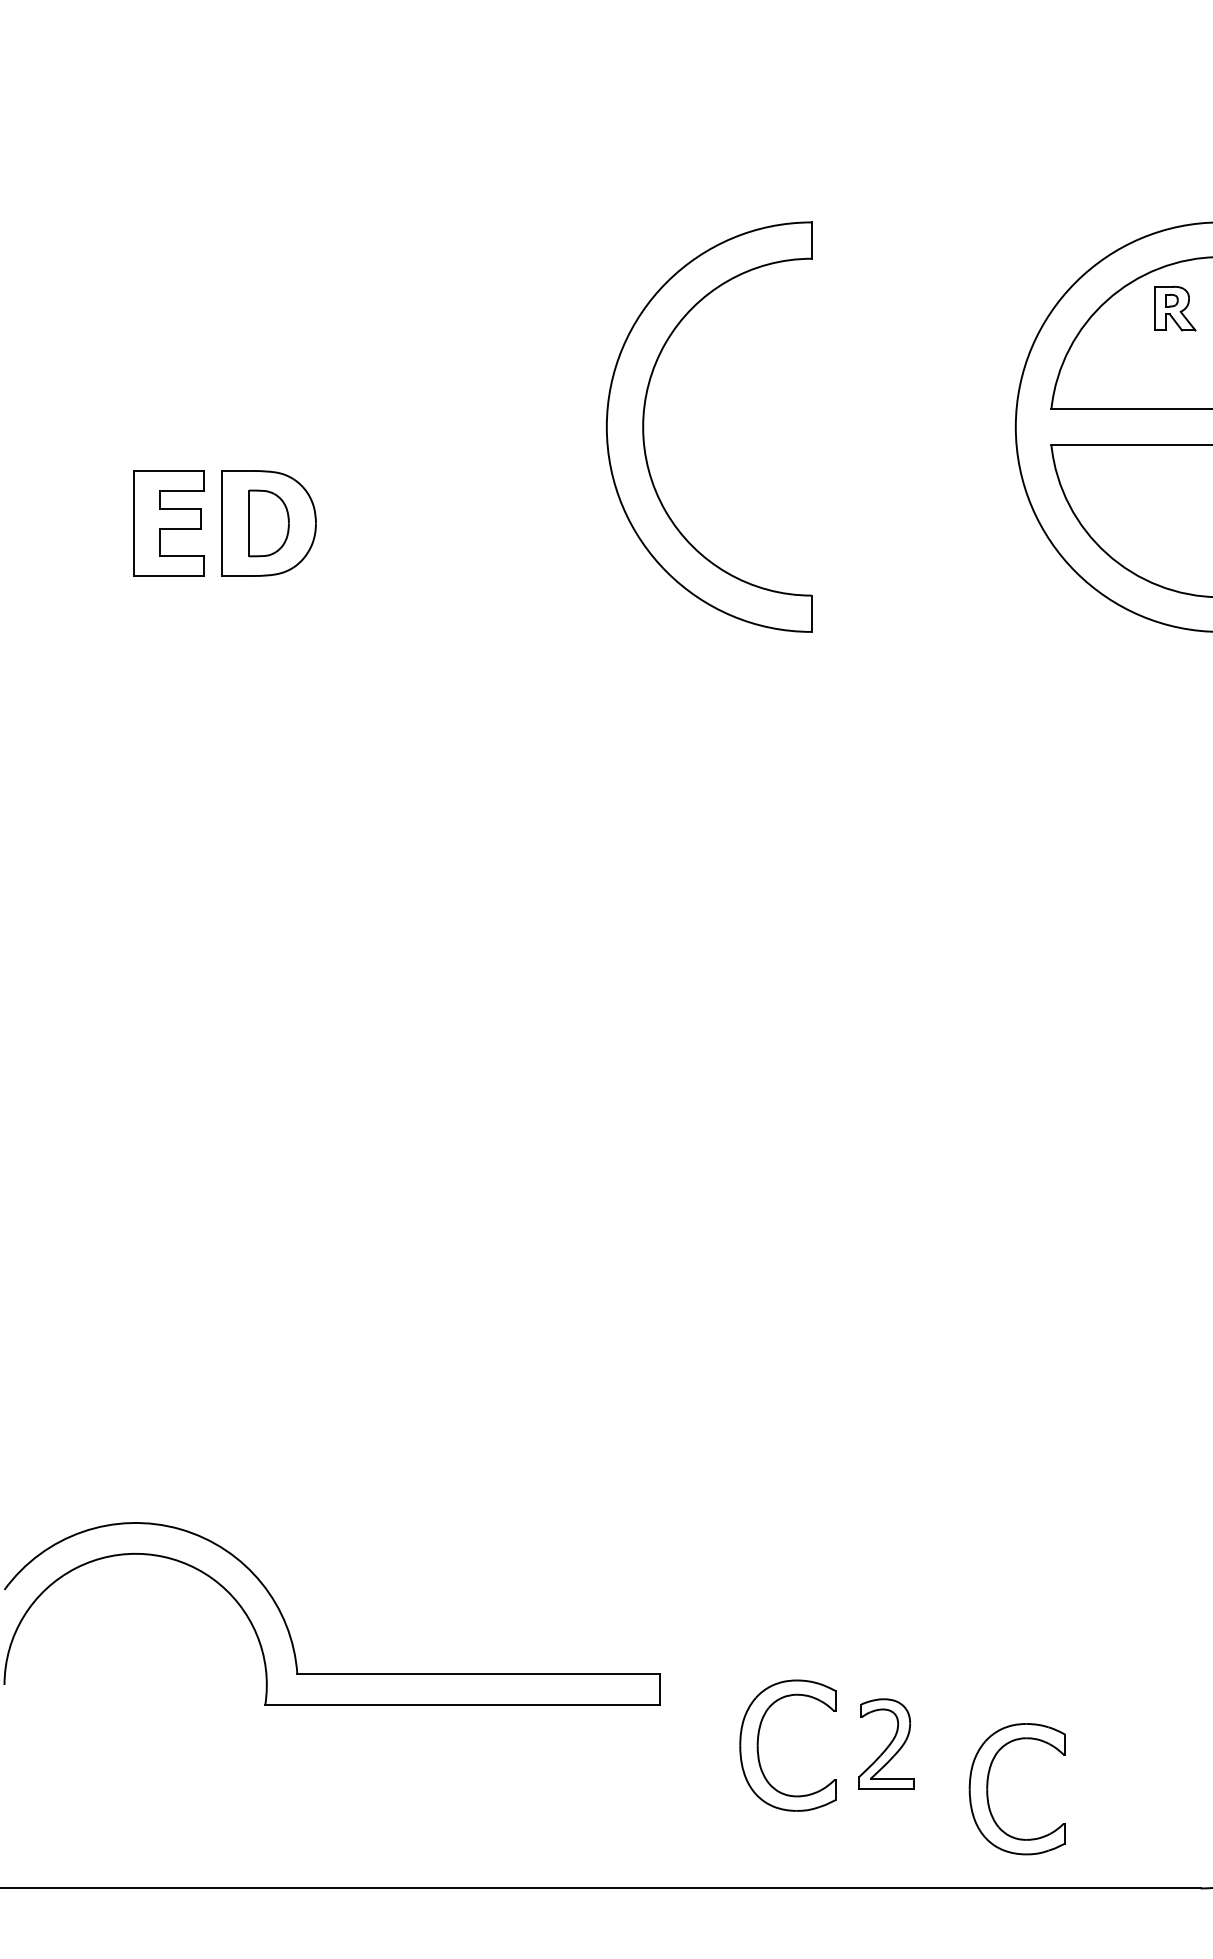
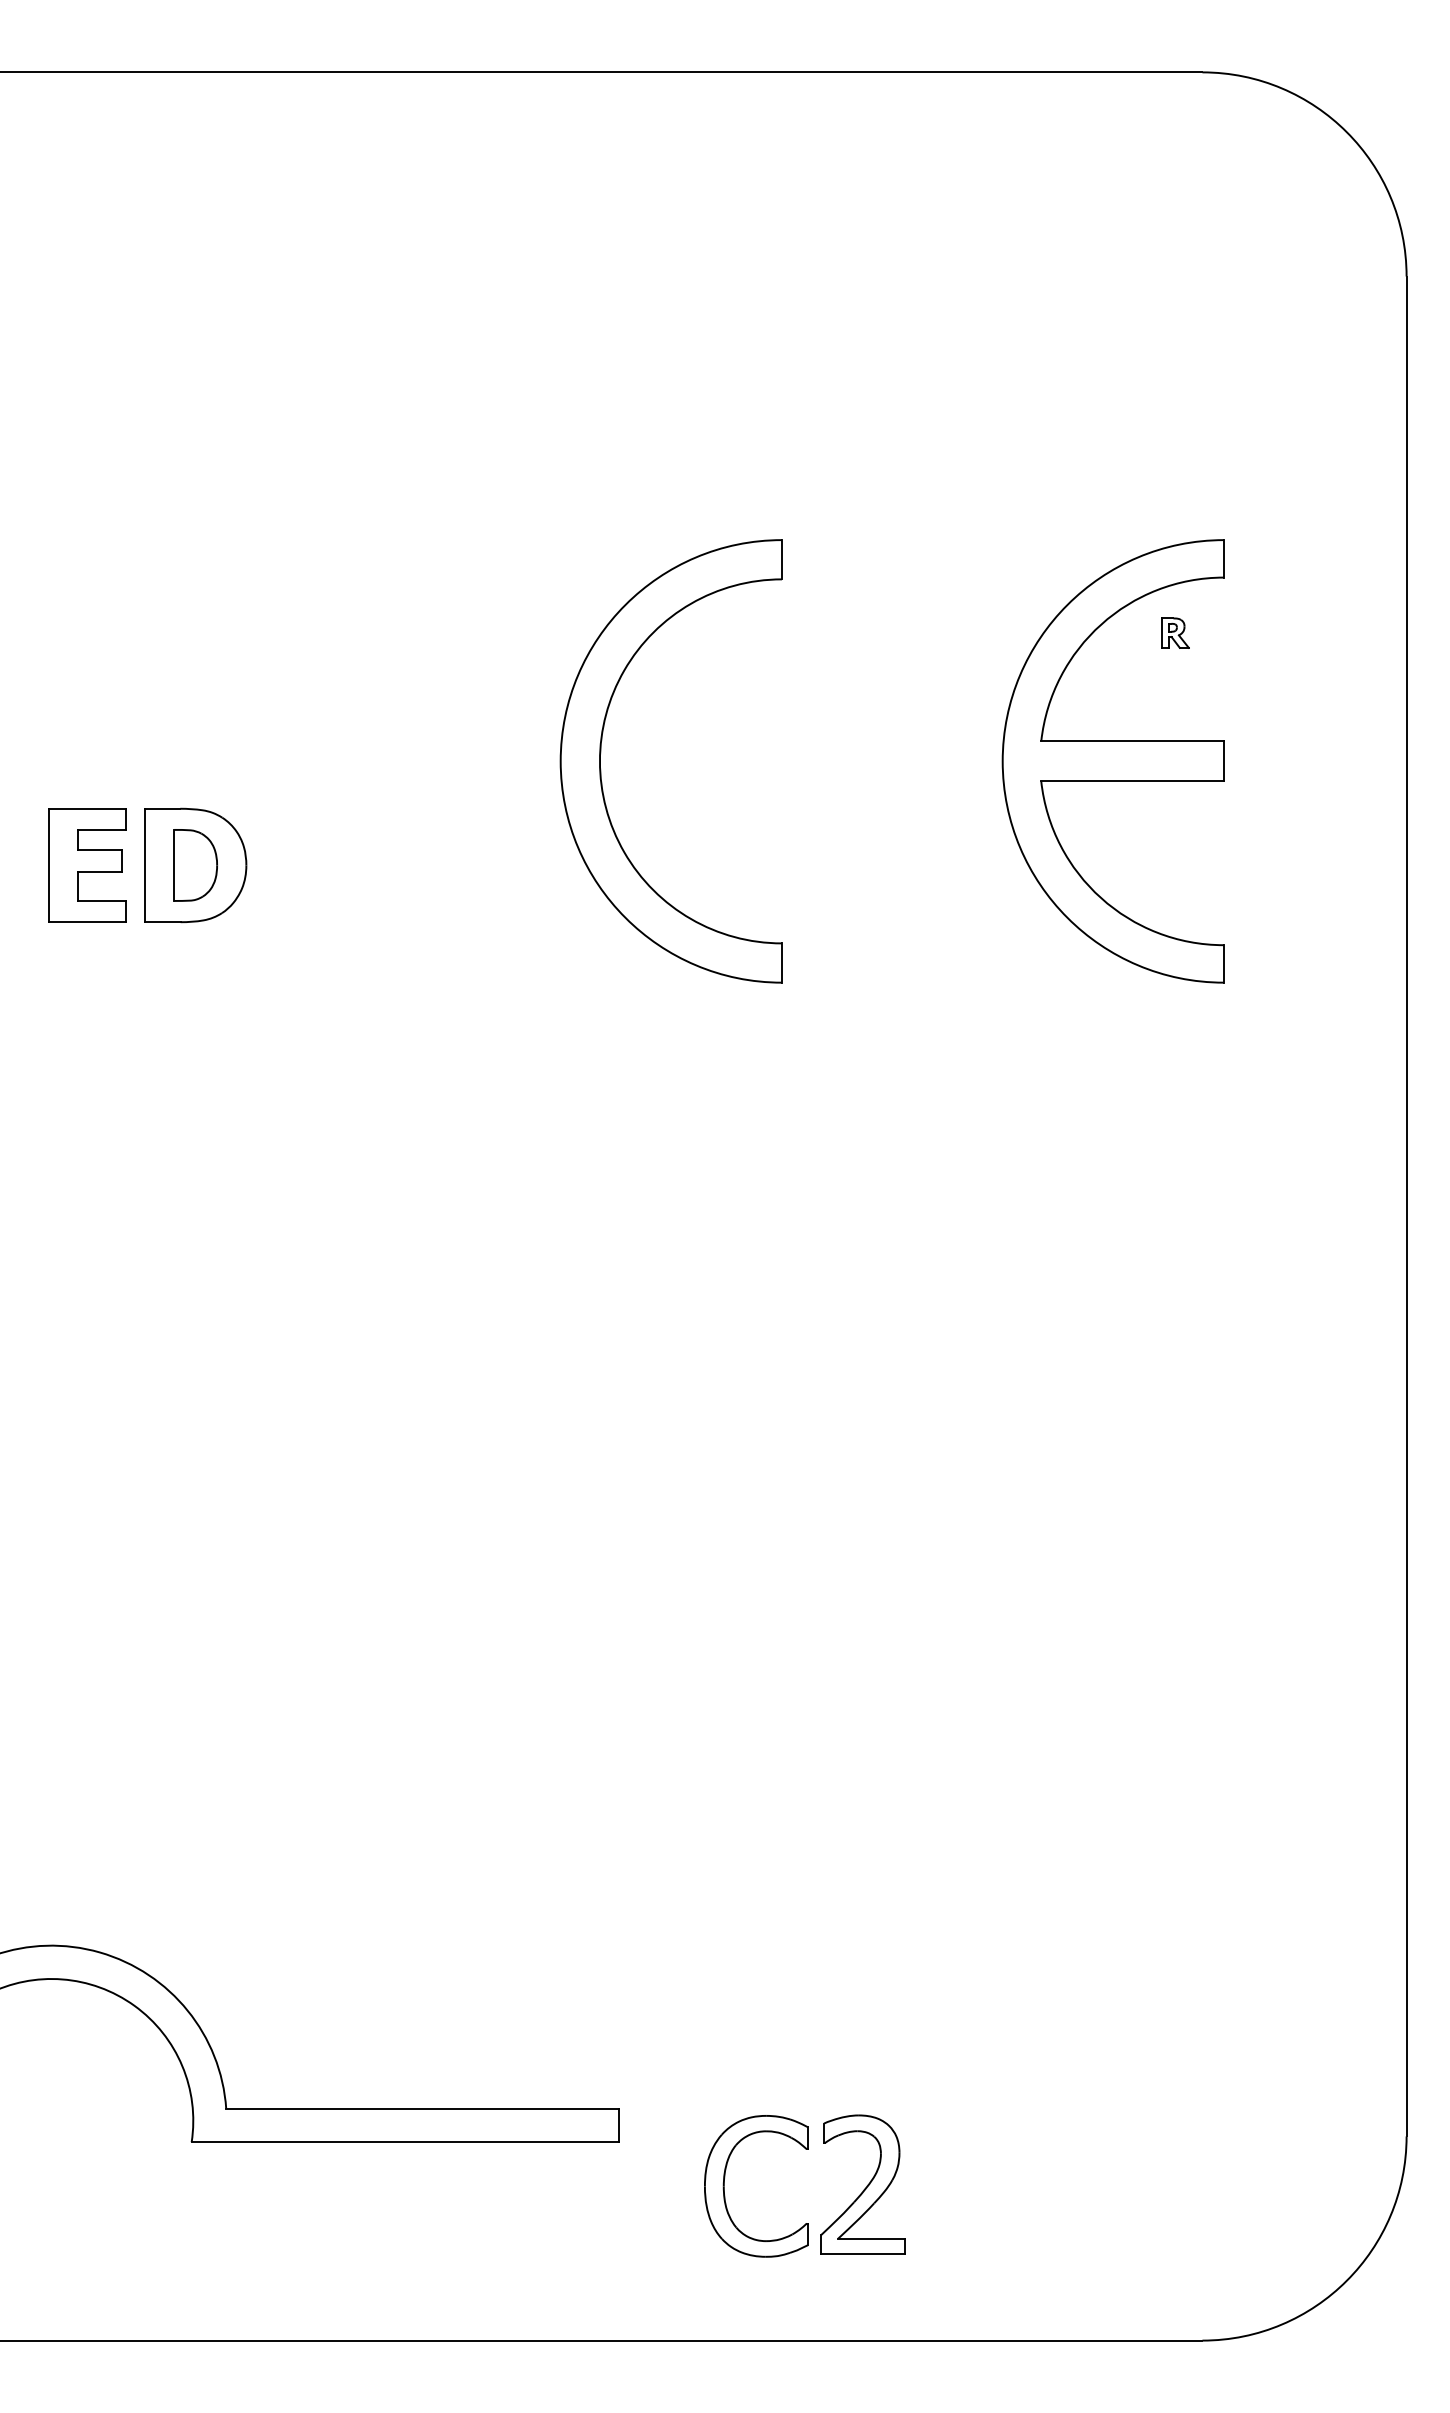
part: (1175, 307) -> (1175, 632), size x0.62
part: (886, 1743) -> (862, 2184), size x1.43
part: (987, 1789) -> (972, 2233), removed

